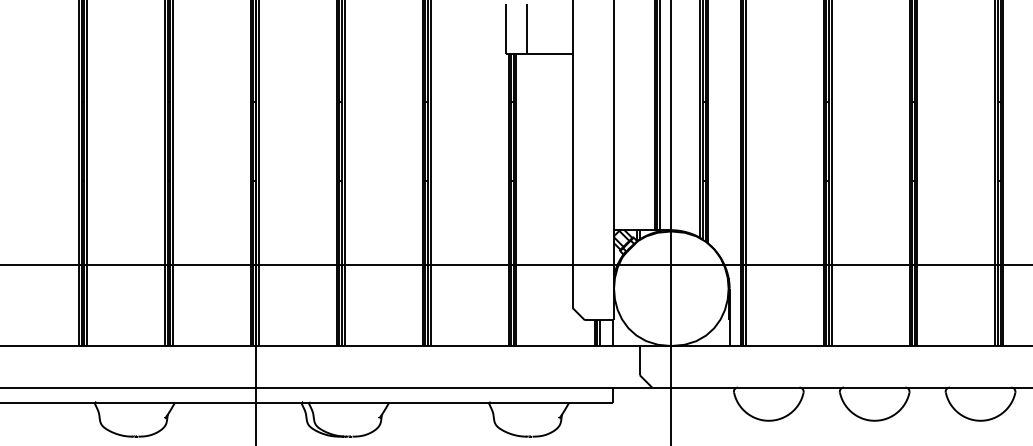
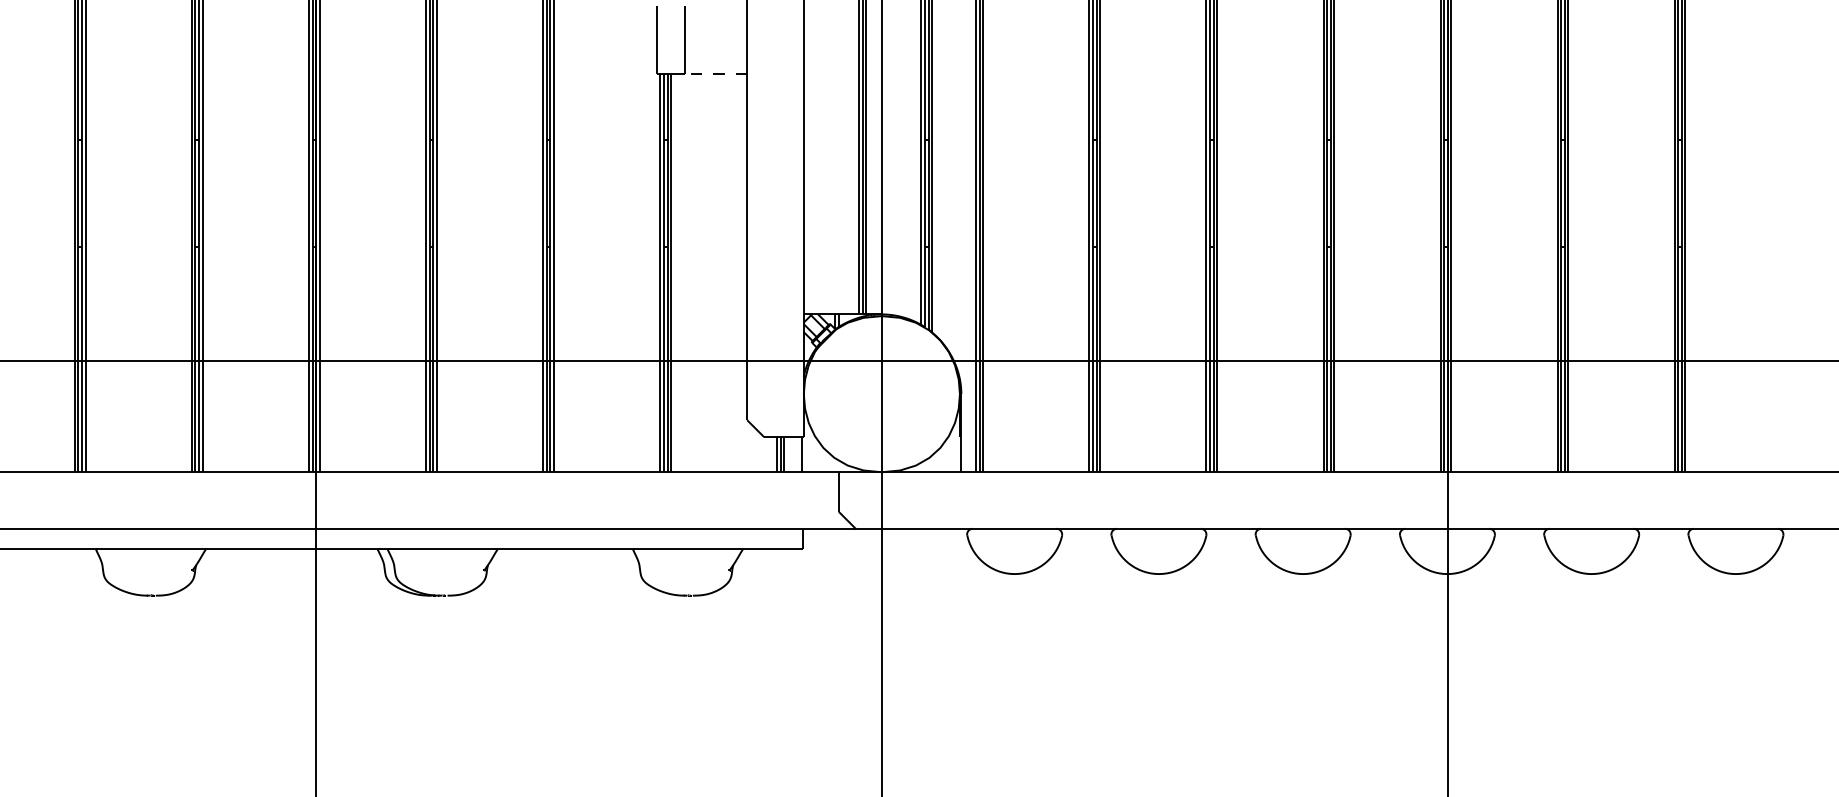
line: (549, 54) -> (715, 74), solid -> dashed

